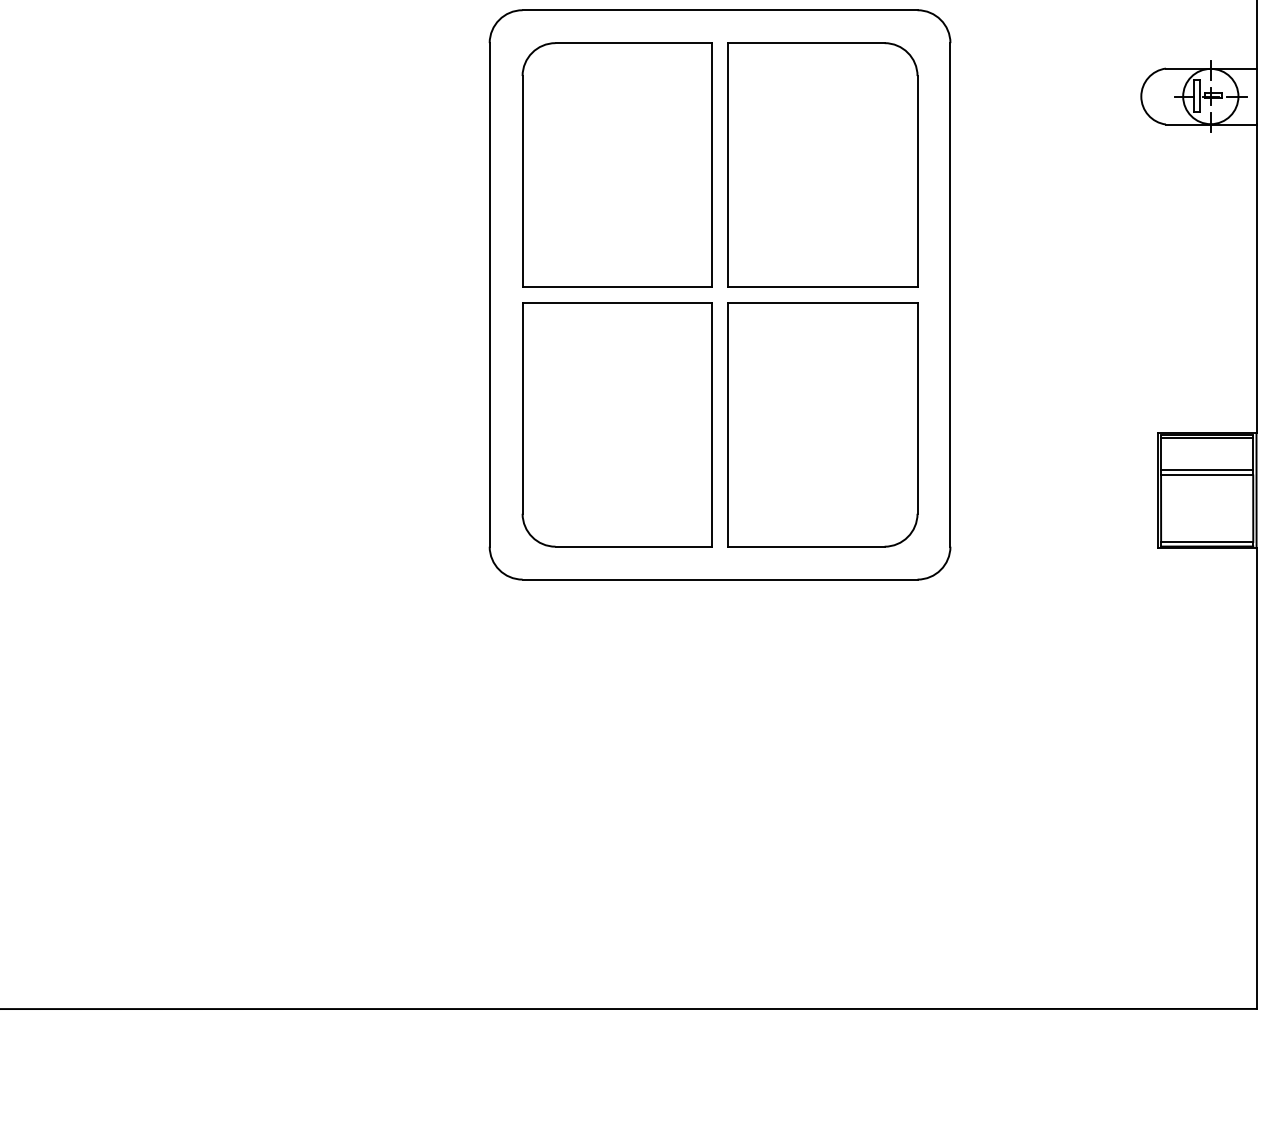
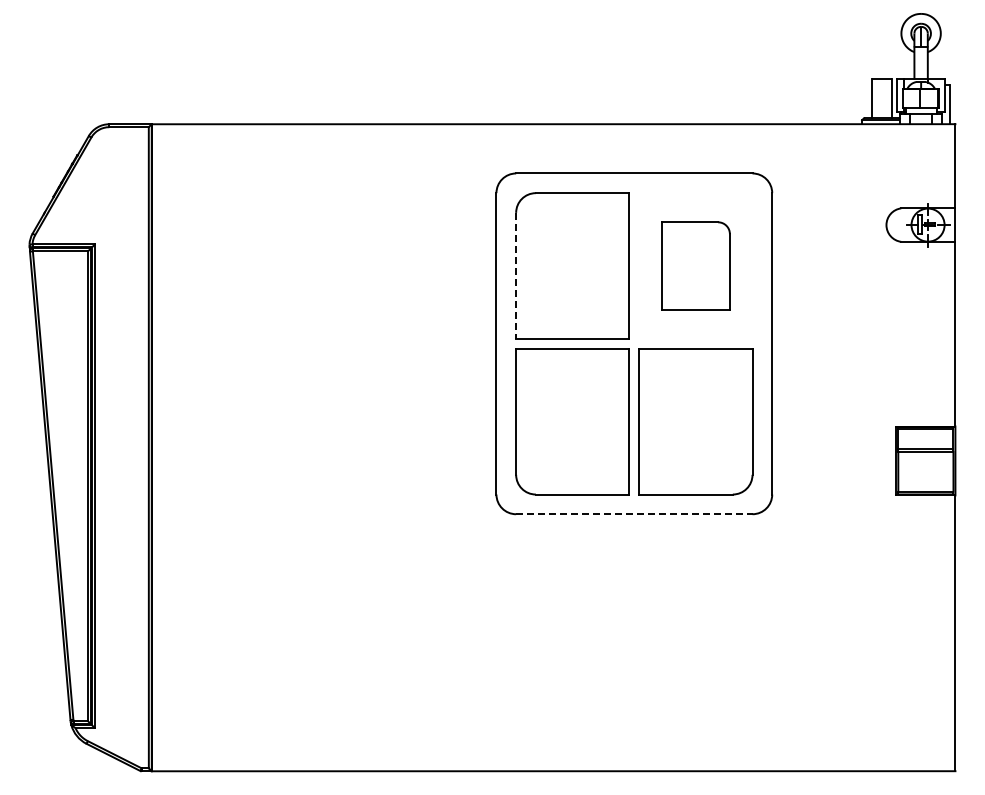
part: (822, 164) -> (695, 265), size x0.6
line: (523, 182) -> (516, 276), solid -> dashed
line: (720, 580) -> (634, 514), solid -> dashed

